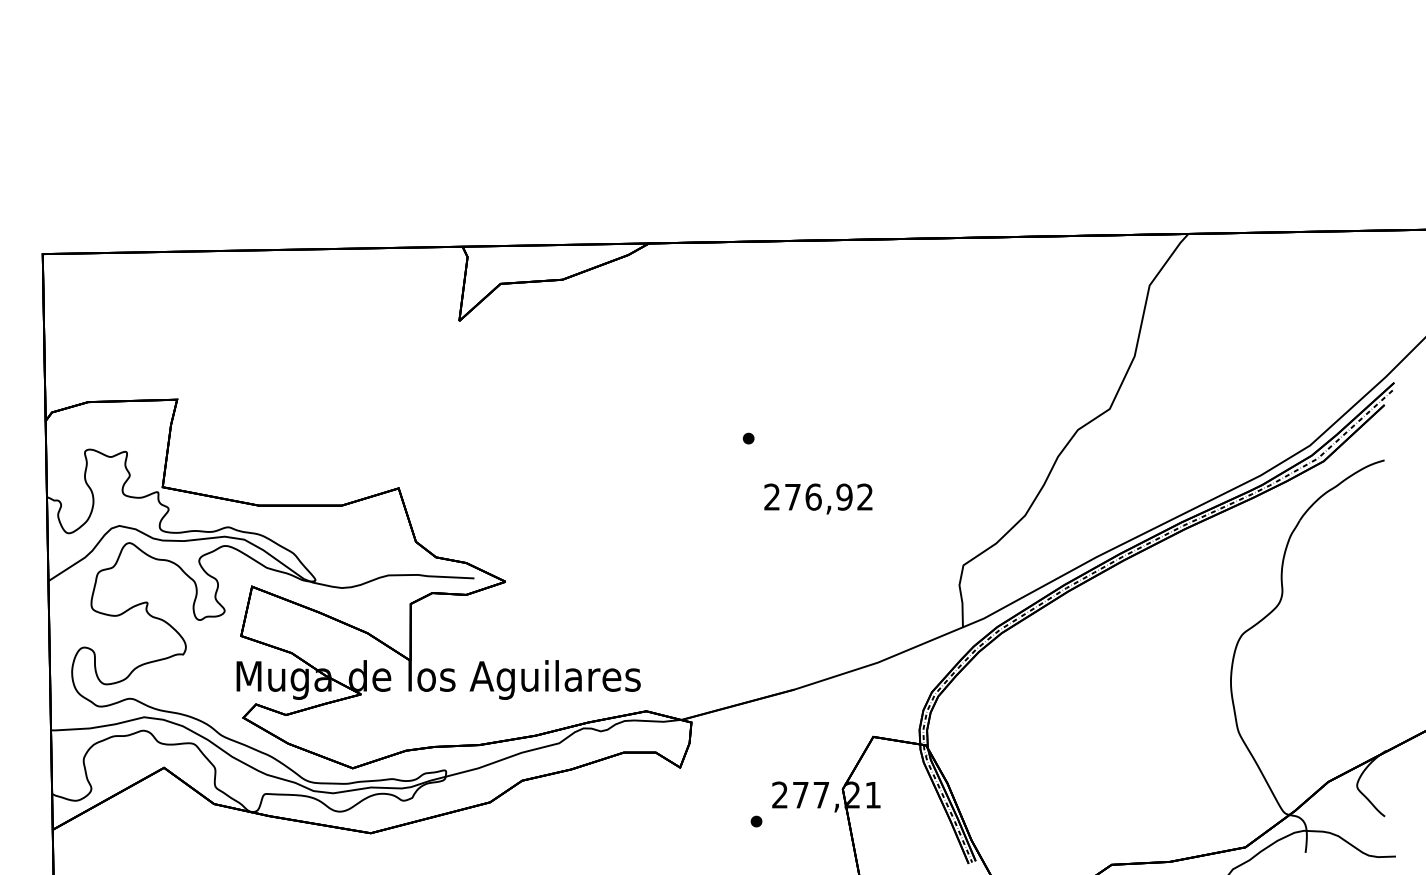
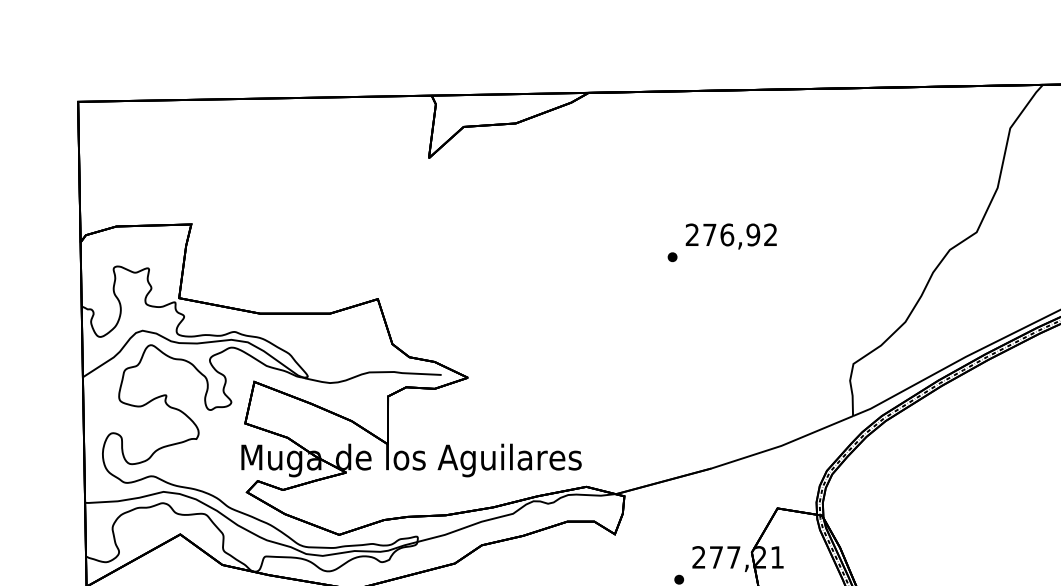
text: (818, 498) -> (731, 236), moved

